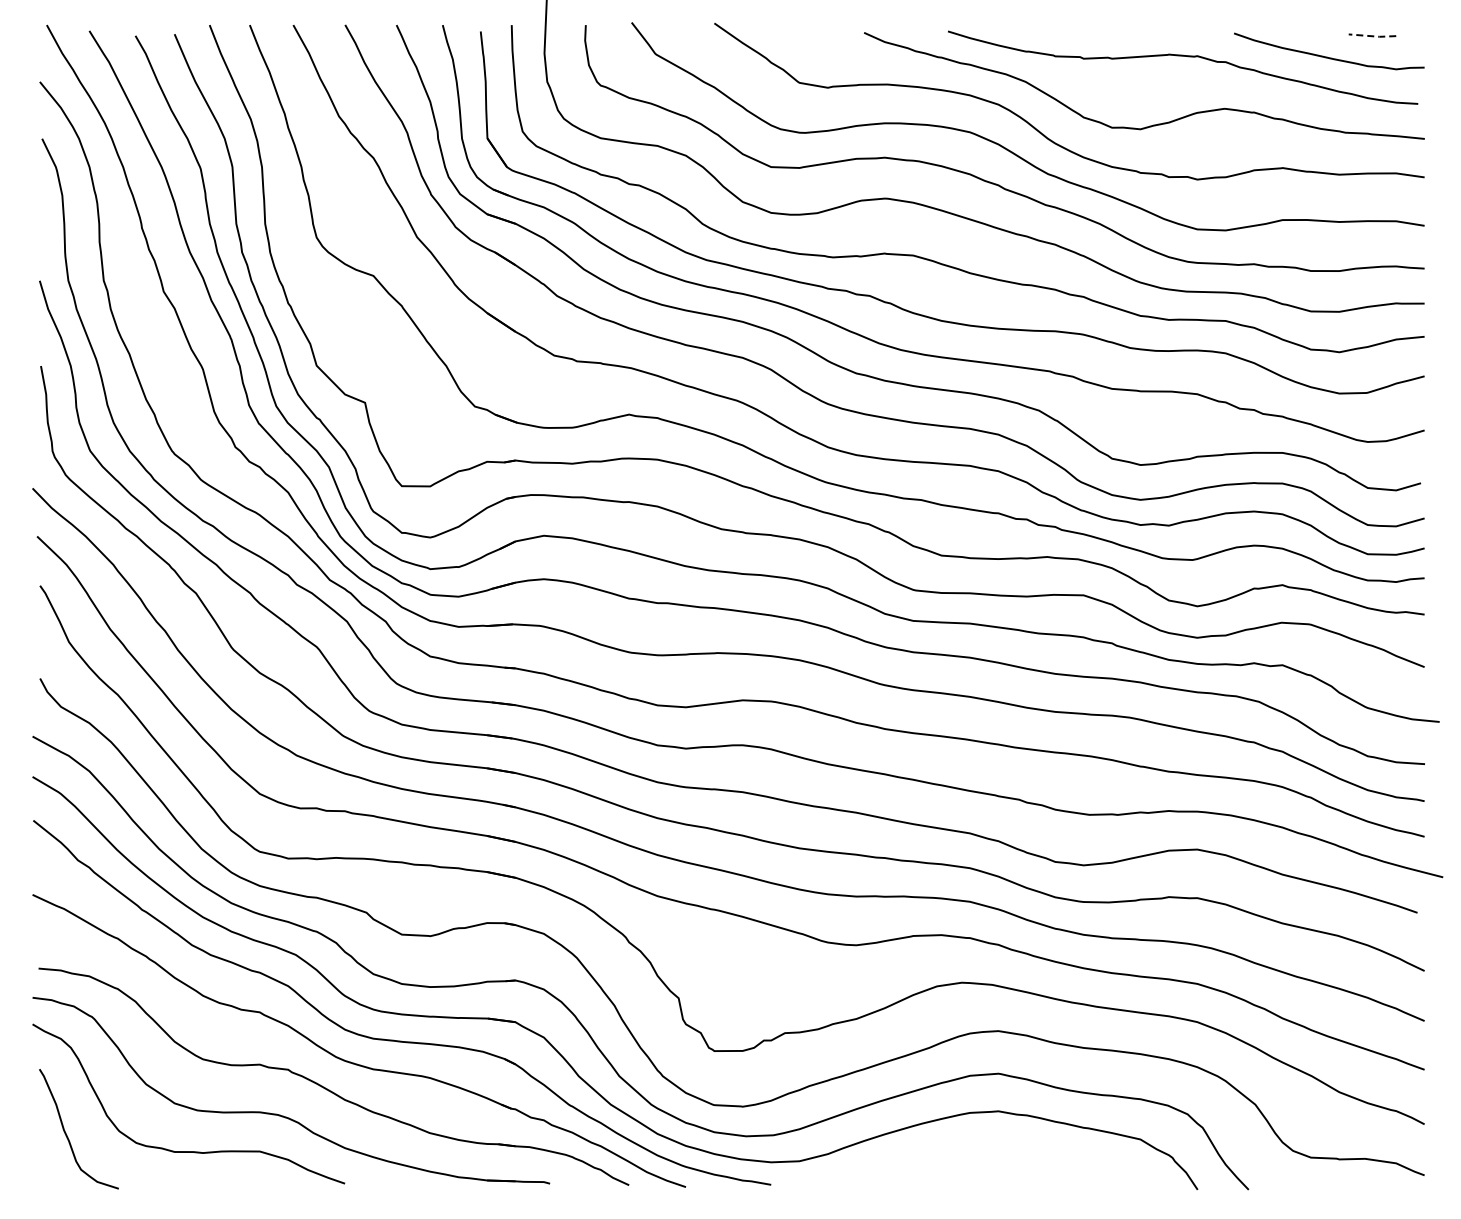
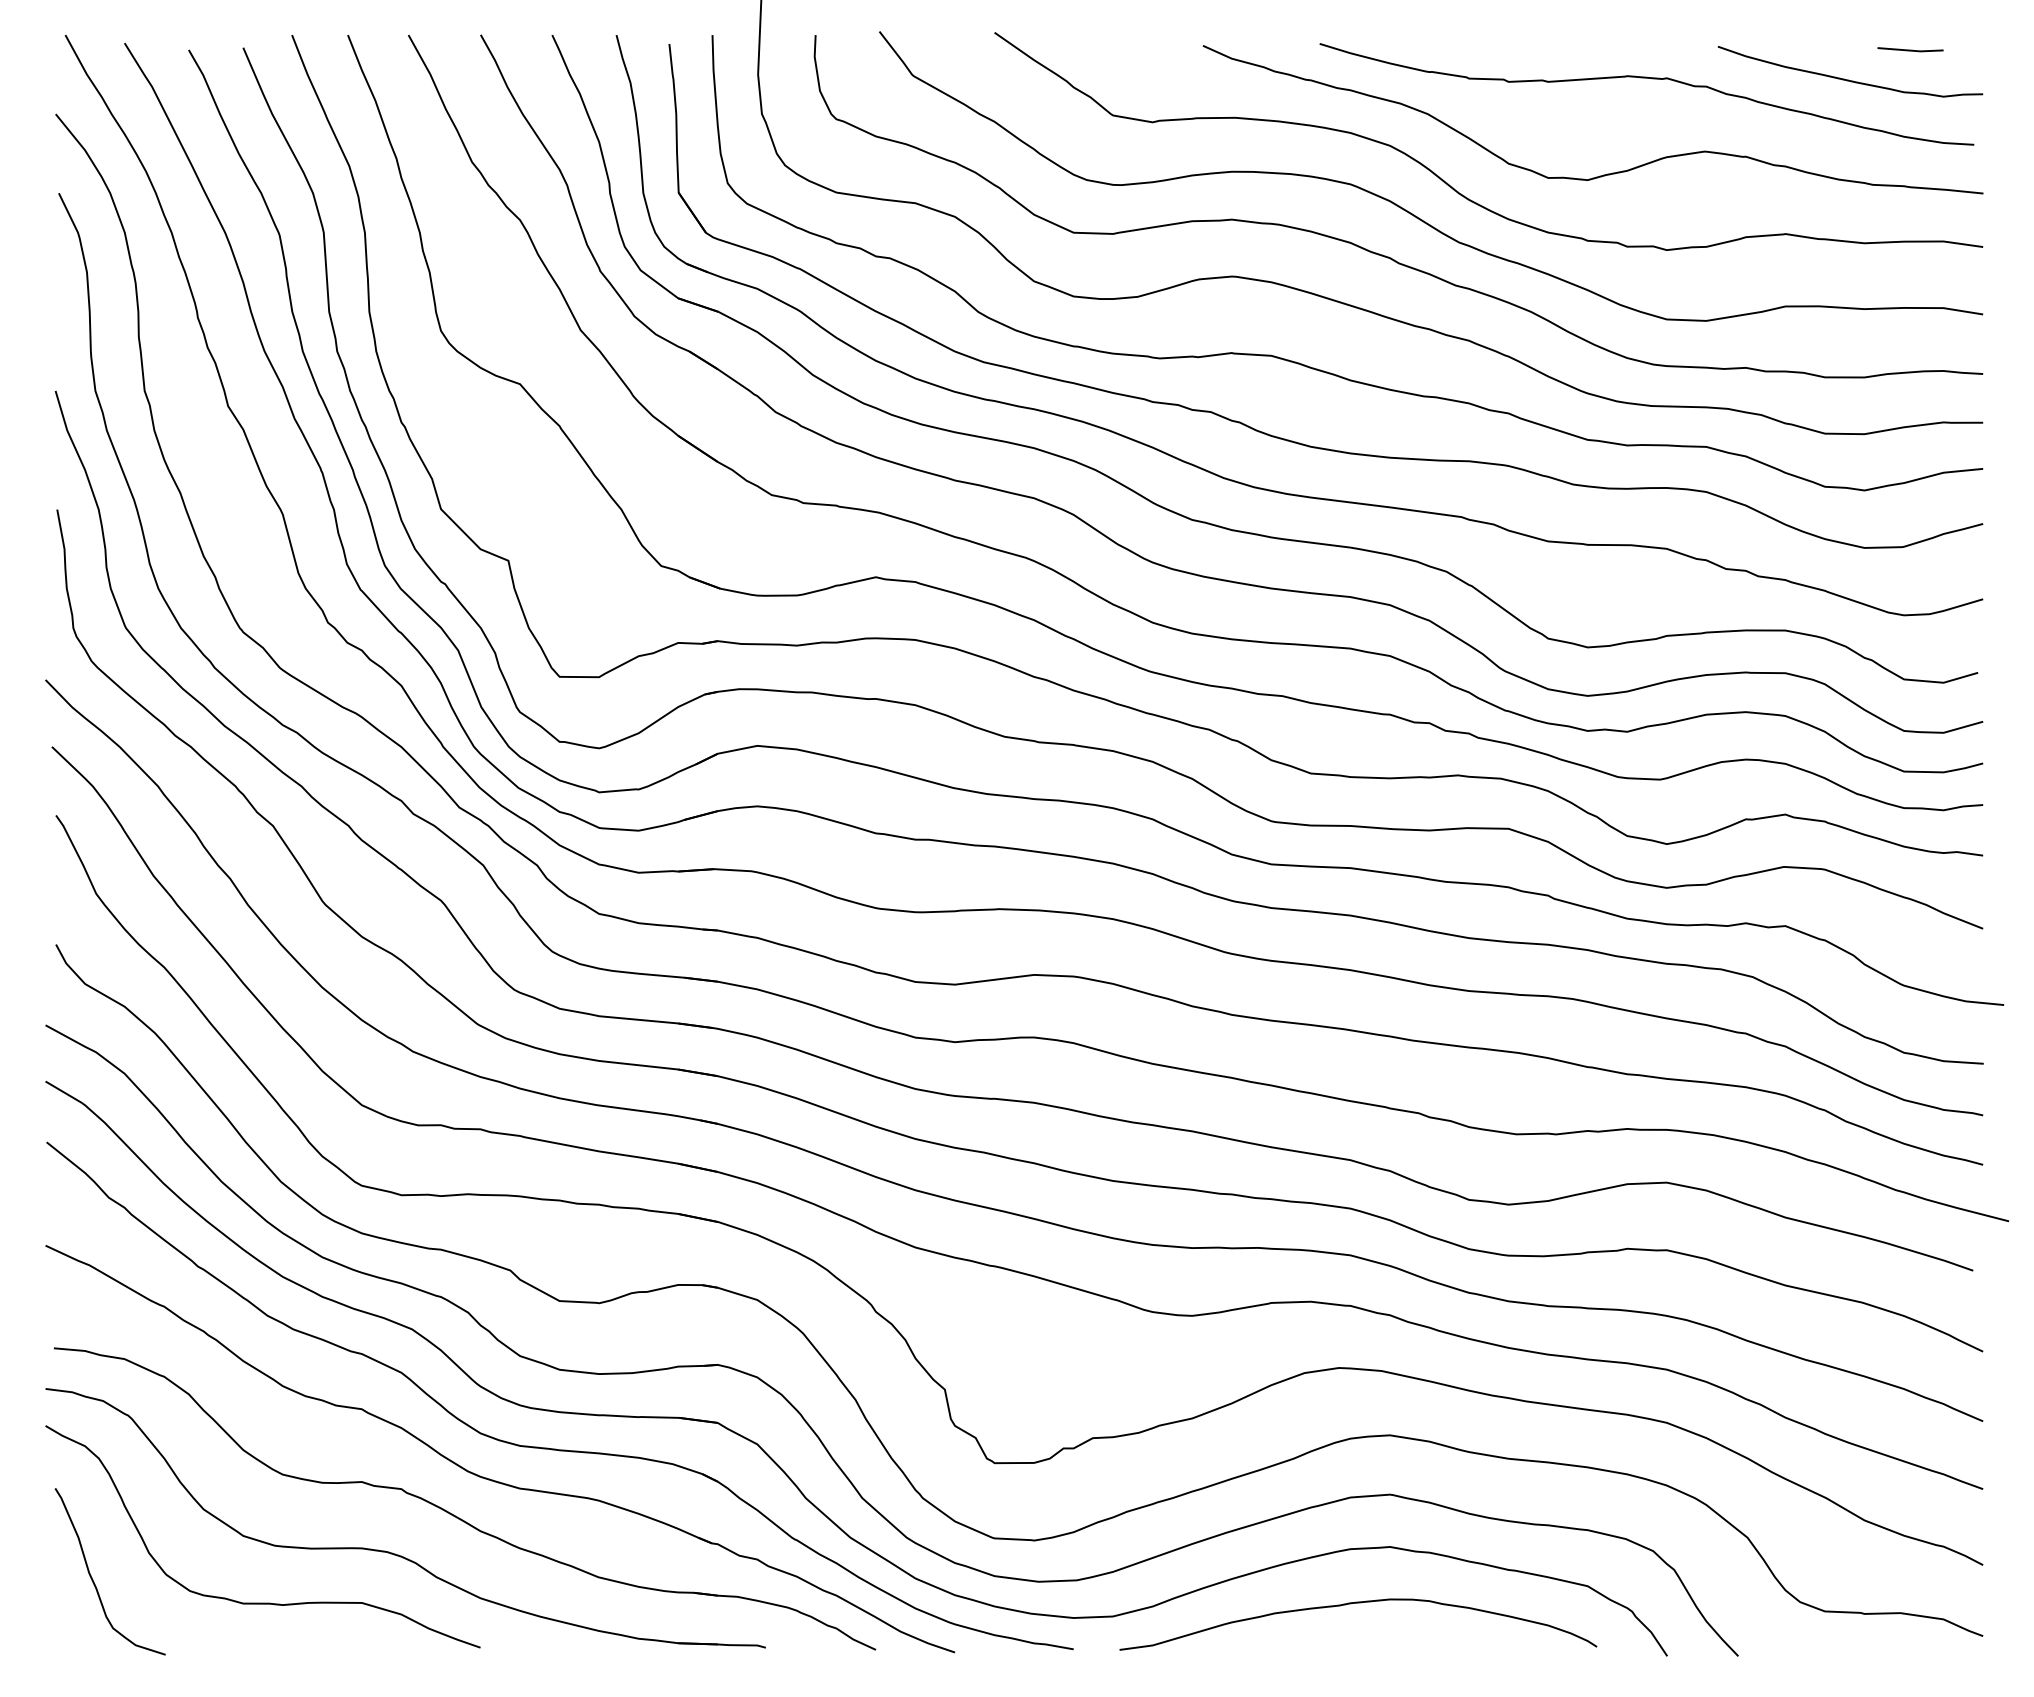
line: (1372, 36) -> (1910, 50), dashed -> solid
curve: (975, 1152) -> (1358, 1604), added

